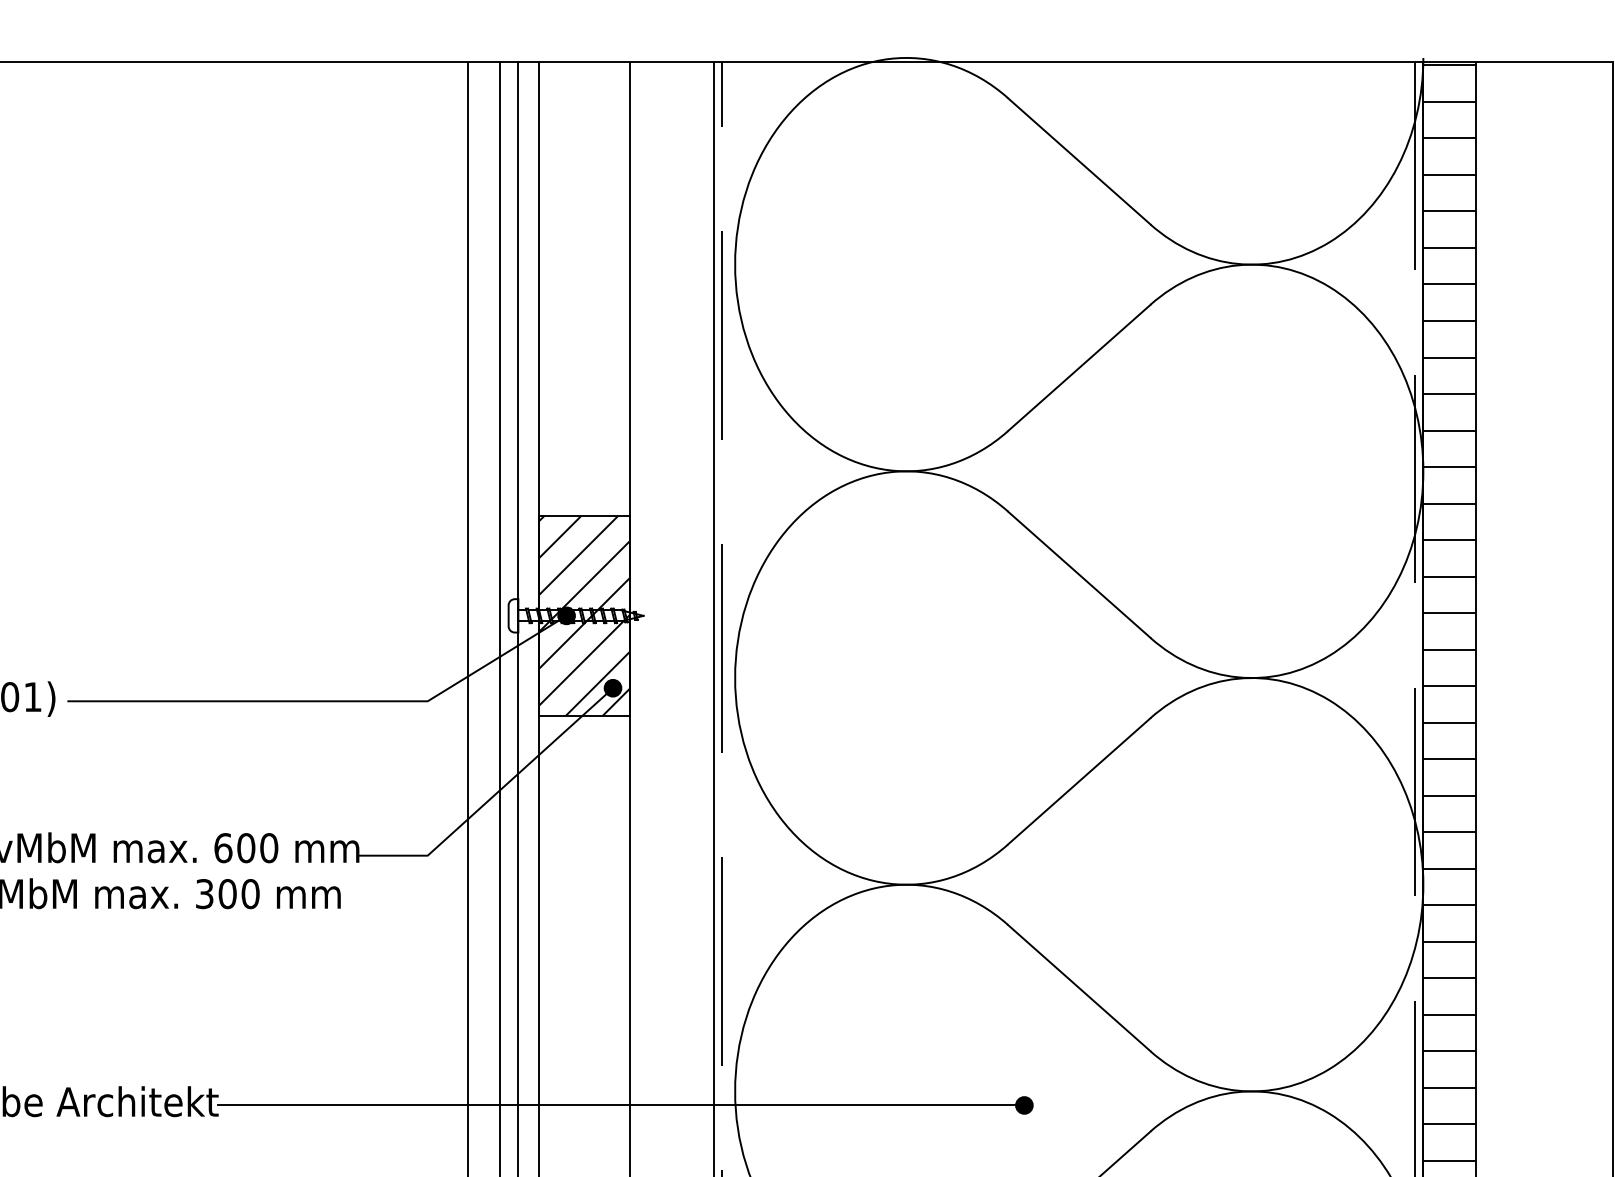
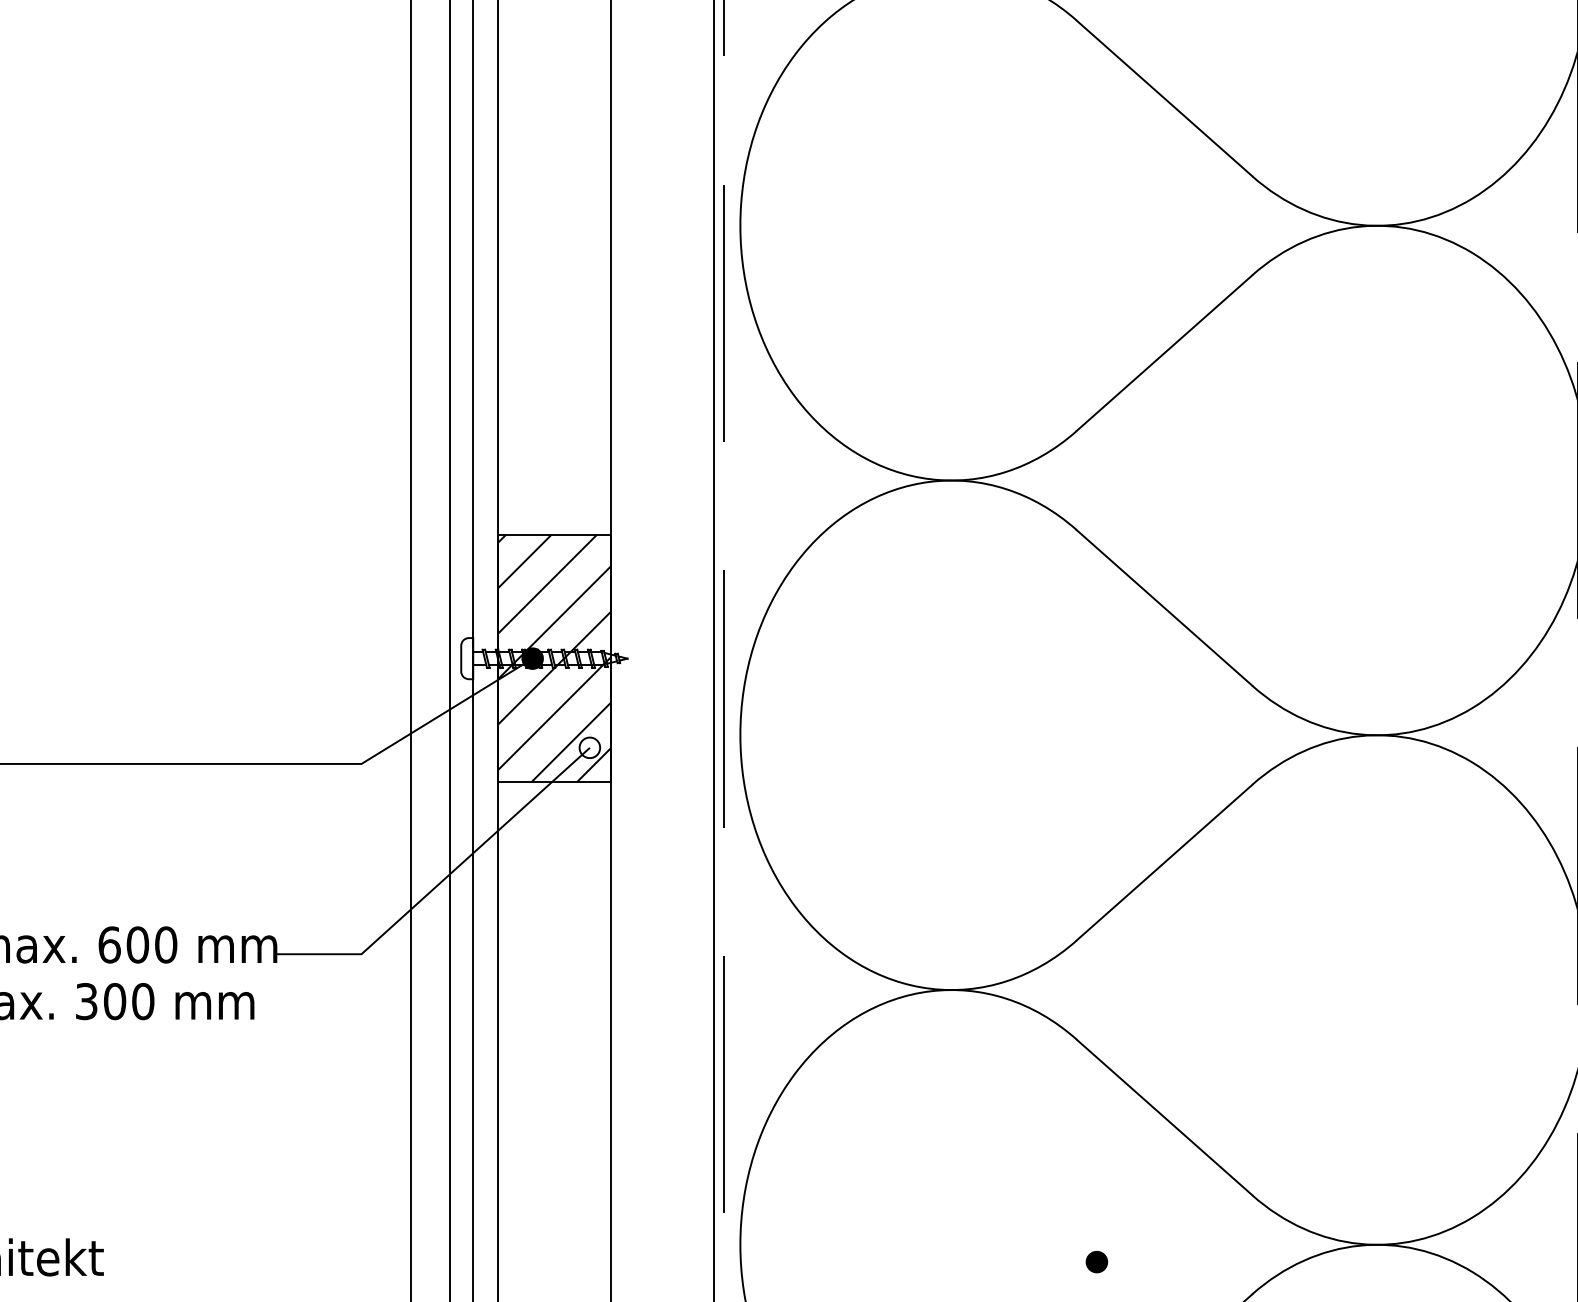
fill: (612, 687) -> (589, 746), removed
line: (621, 1105) -> (600, 1262), removed

